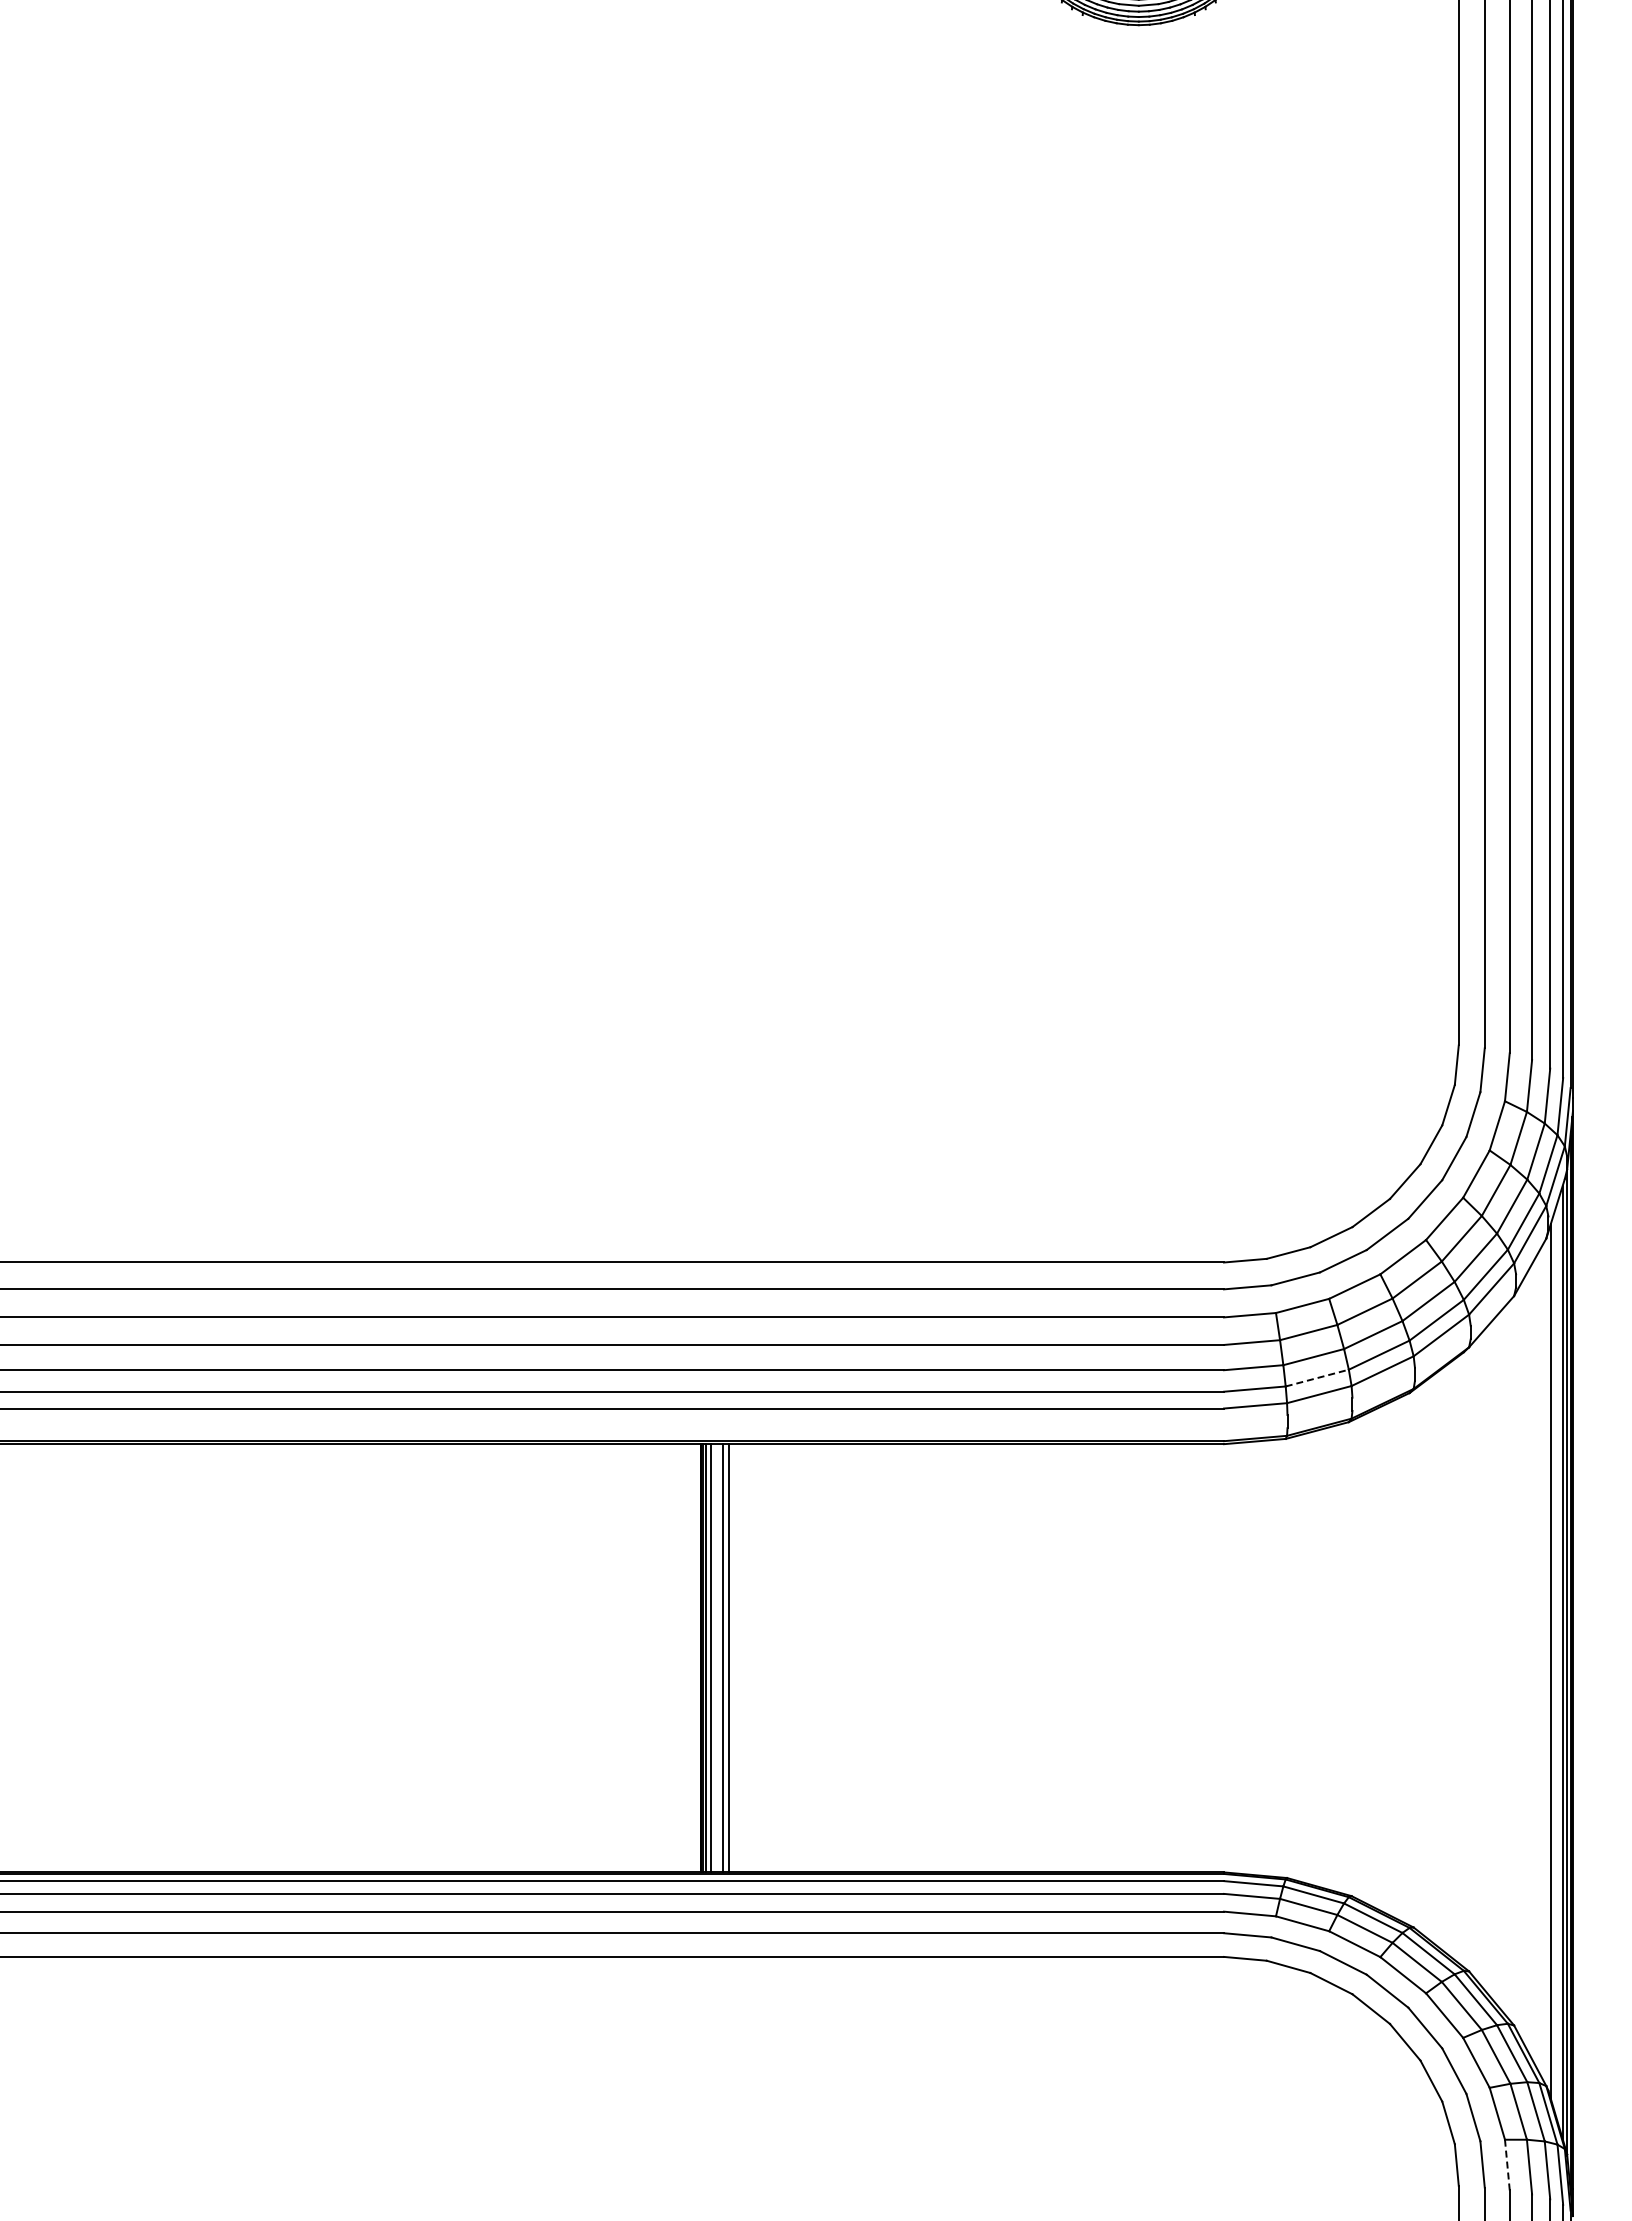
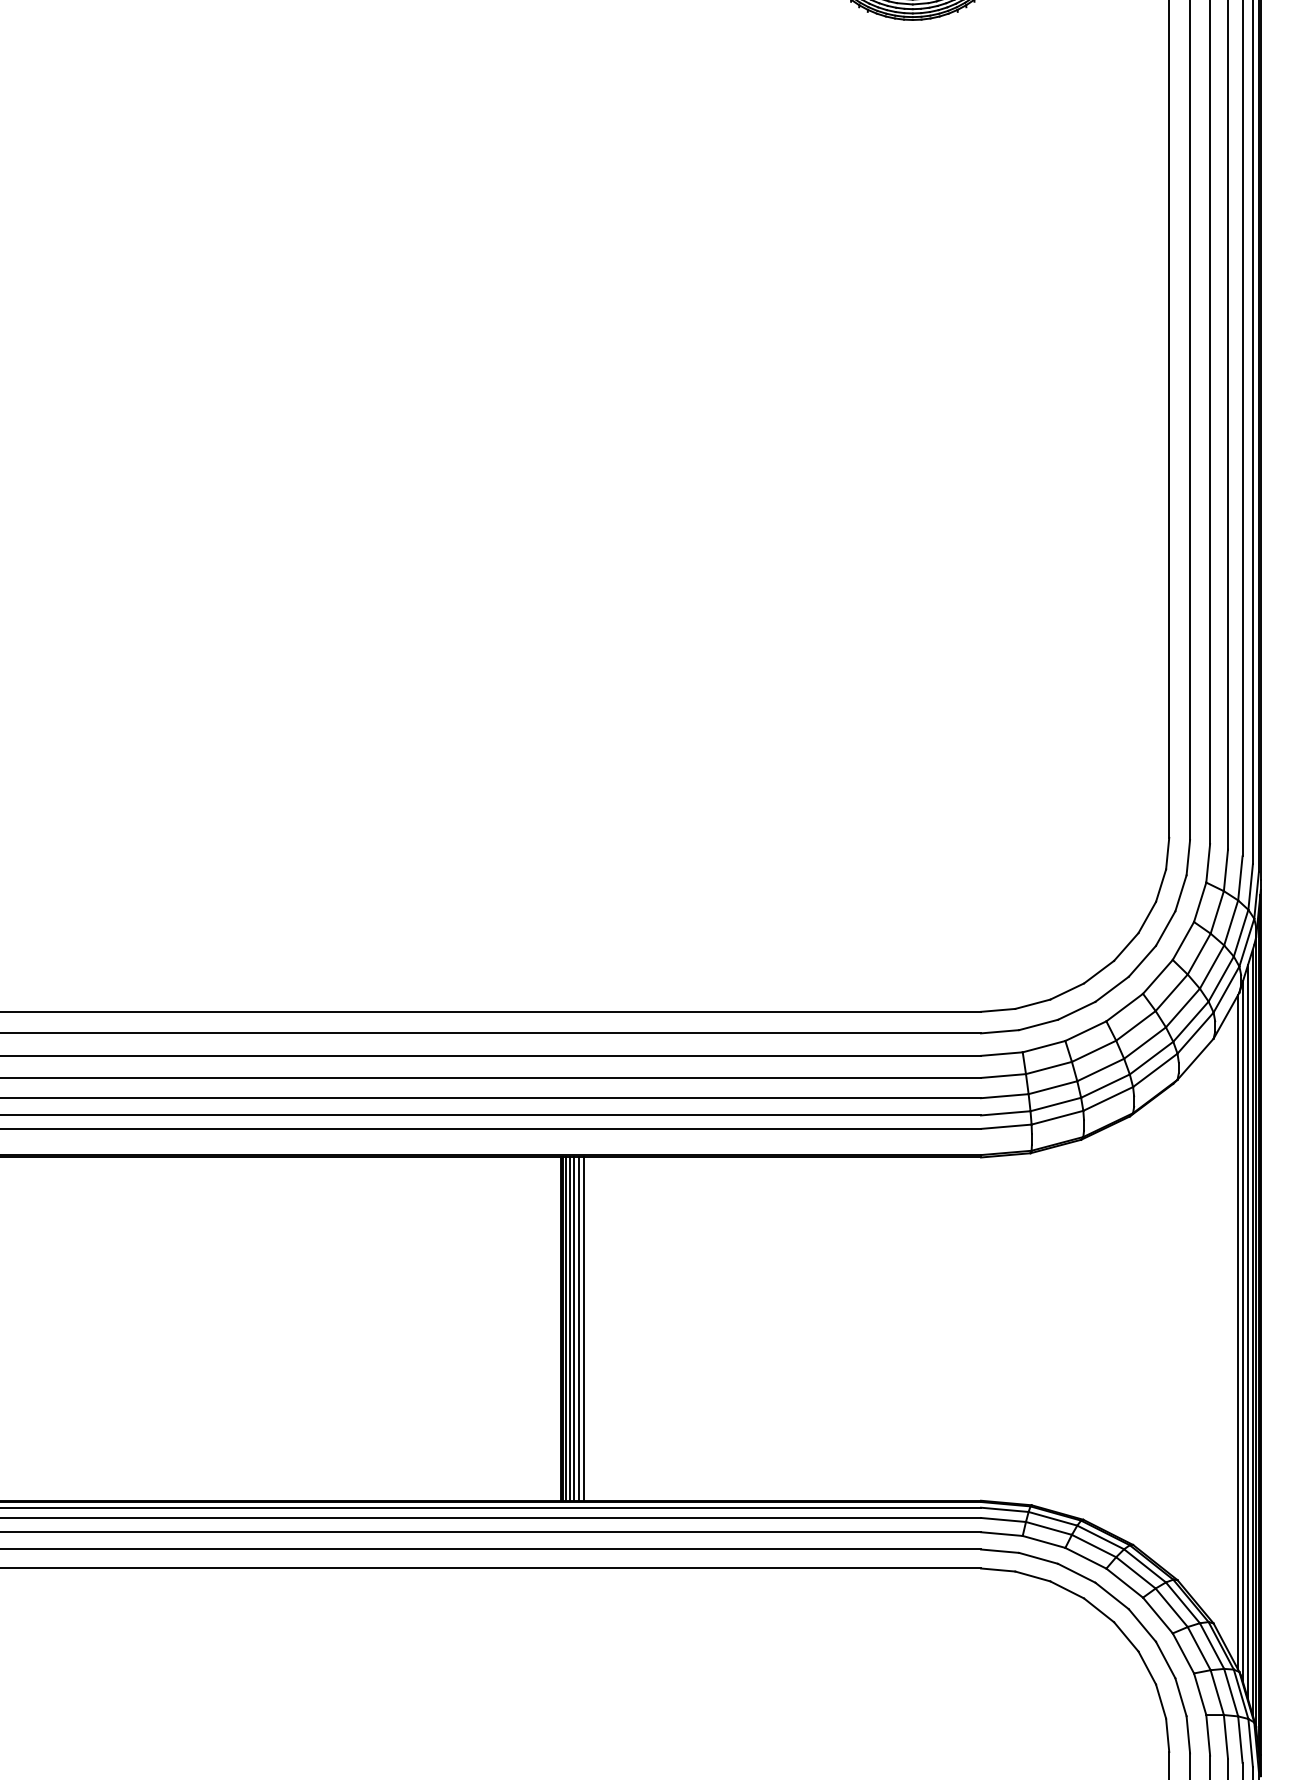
line: (1317, 1378) -> (1056, 1104), dashed -> solid
line: (716, 1658) -> (574, 1329), added
line: (1557, 1661) -> (1248, 1331), added
line: (1544, 1662) -> (1237, 1332), added
line: (1507, 2164) -> (1208, 1734), dashed -> solid

